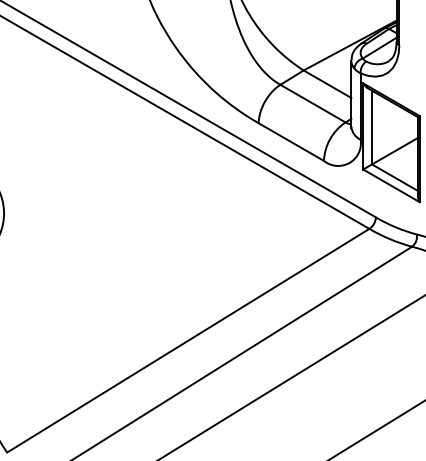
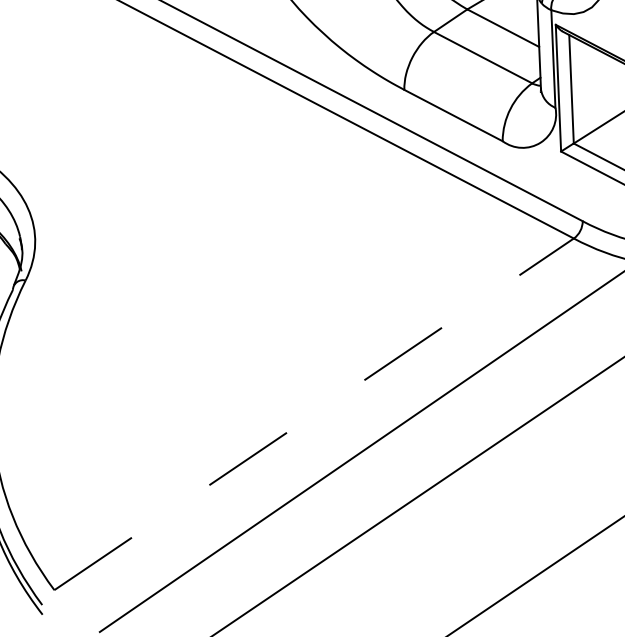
line: (188, 340) -> (314, 413), solid -> dashed

